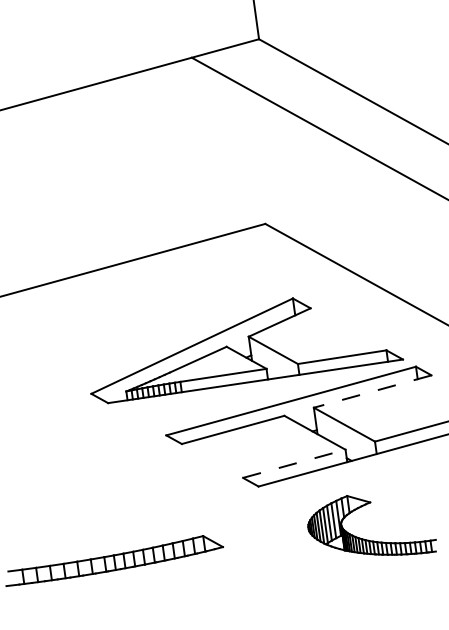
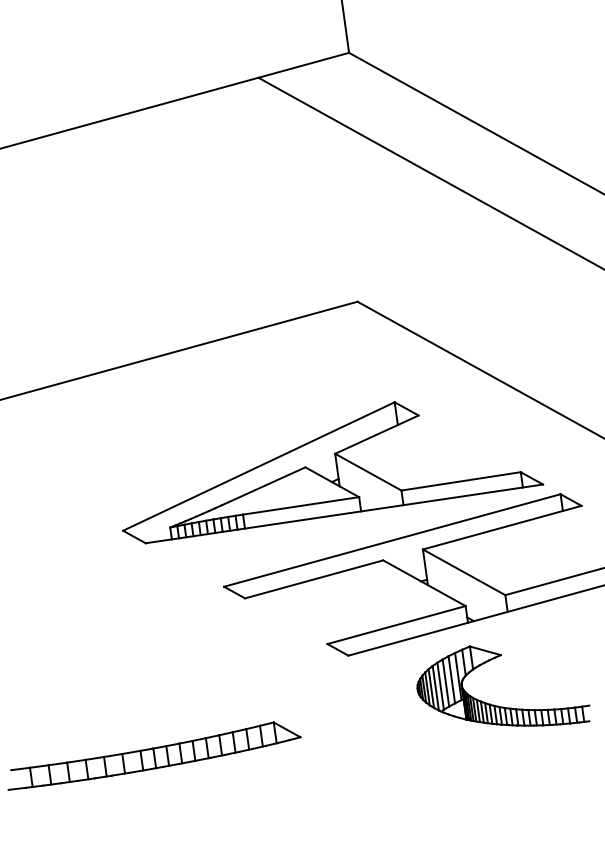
line: (372, 391) -> (501, 527), dashed -> solid
line: (294, 464) -> (396, 625), dashed -> solid
part: (368, 539) -> (498, 705), moved

